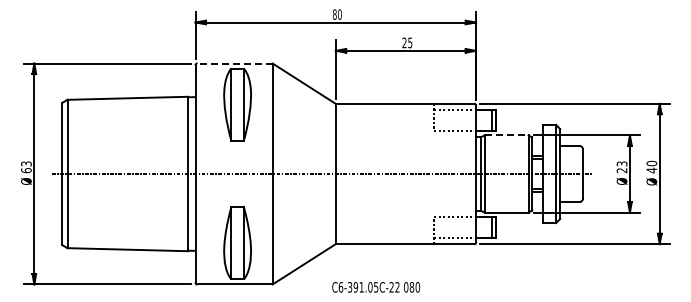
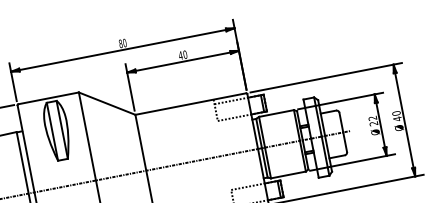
text: (407, 42) -> (183, 54), 25 -> 40
line: (234, 63) -> (48, 98), dashed -> solid
line: (506, 135) -> (276, 113), dashed -> solid
text: (622, 163) -> (373, 117), 23 -> 22

